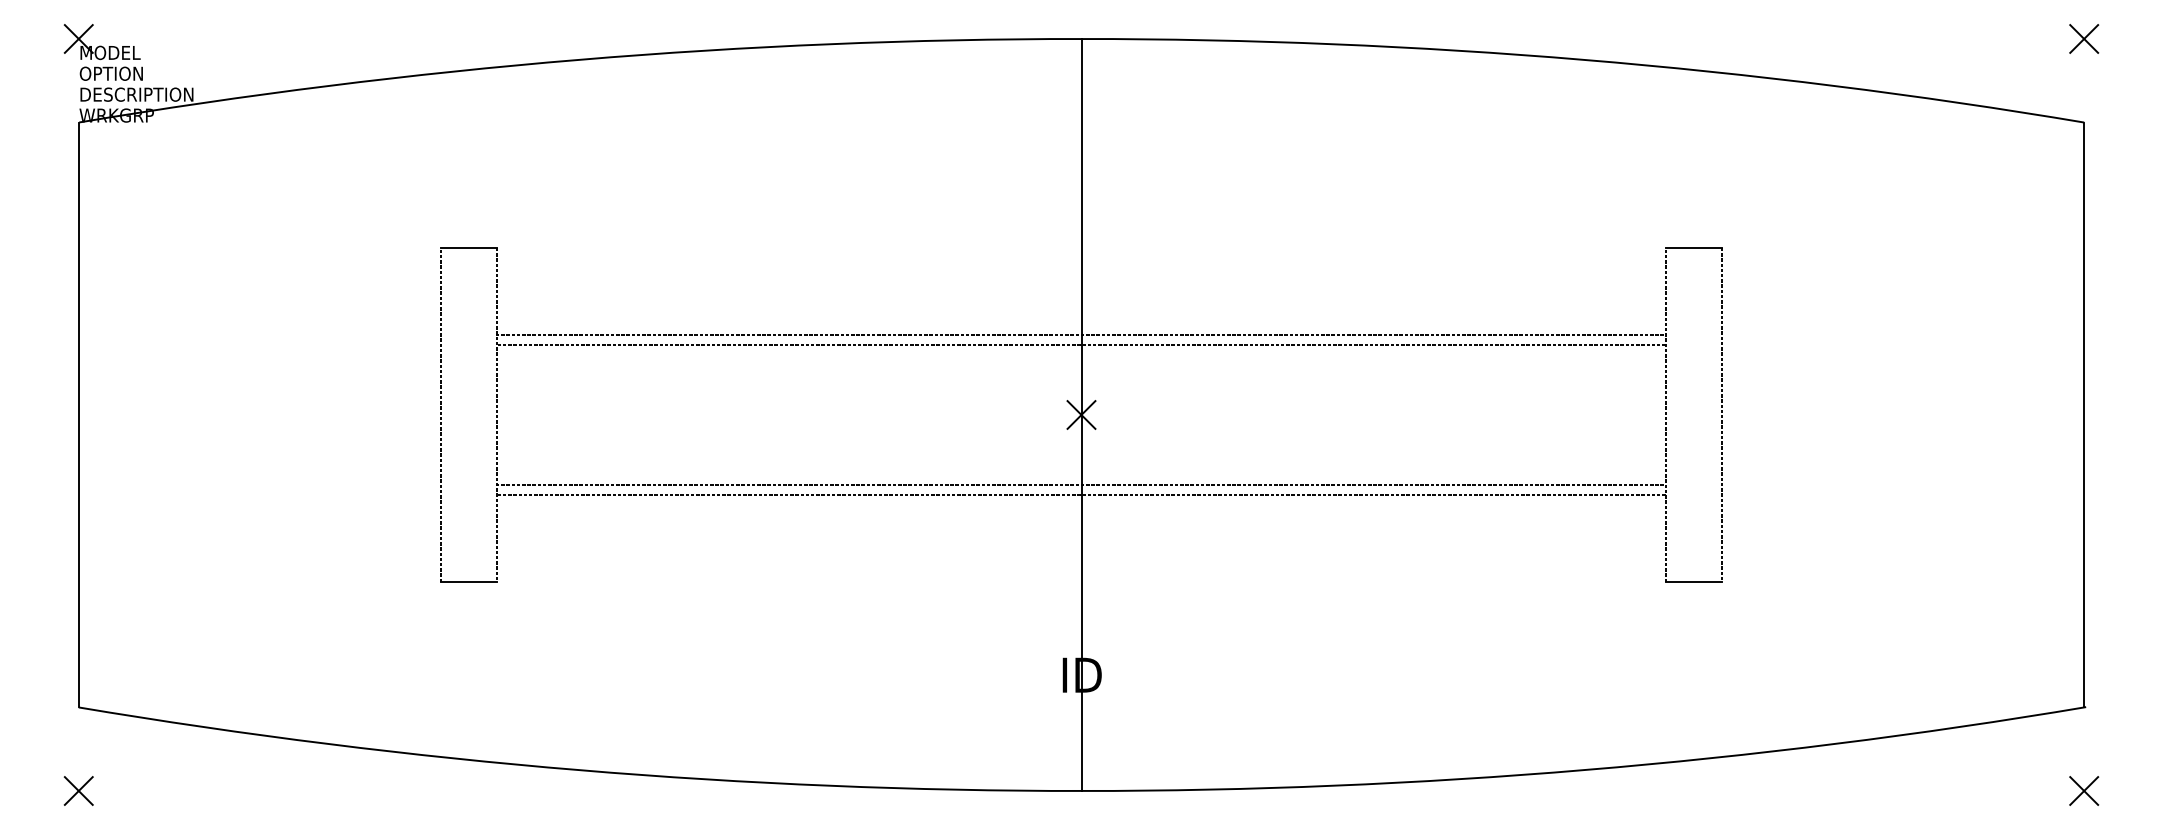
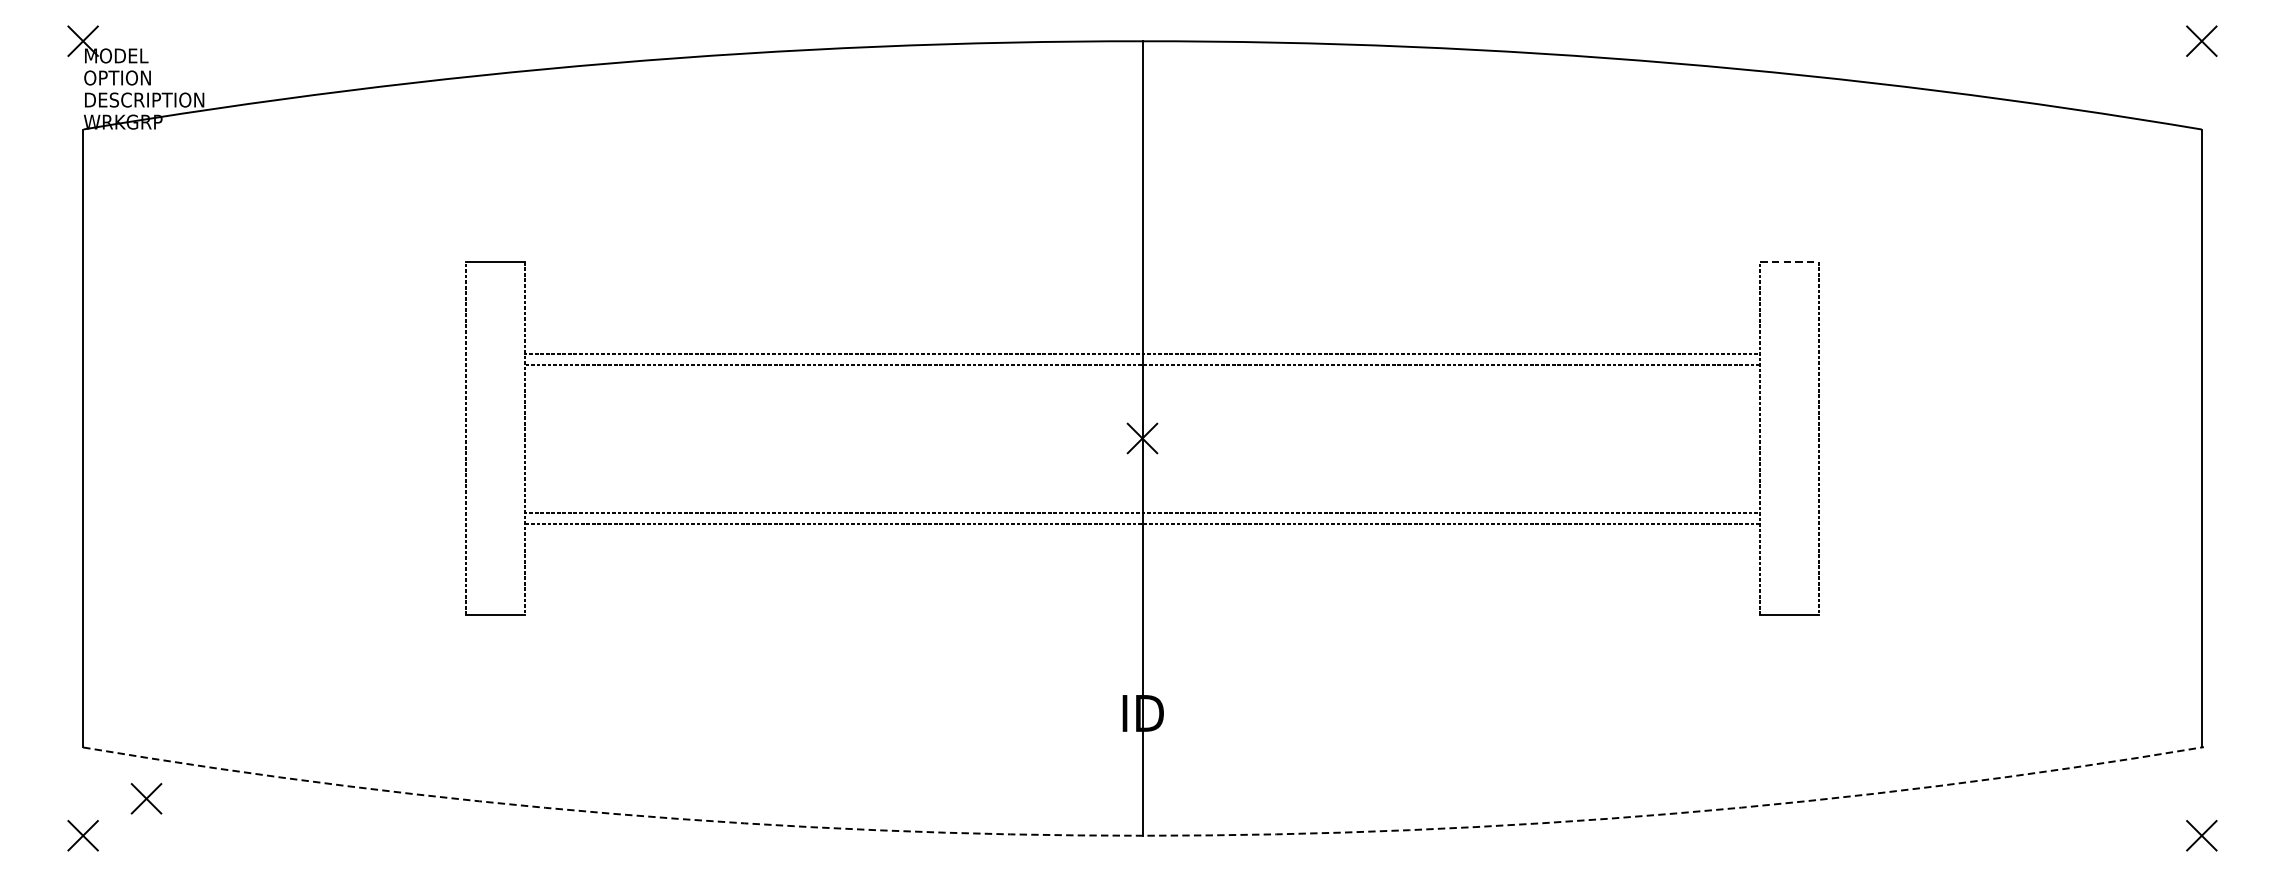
line: (1694, 247) -> (1790, 261), solid -> dashed
part: (138, 755) -> (146, 798), added
arc: (1082, 791) -> (1143, 836), solid -> dashed

